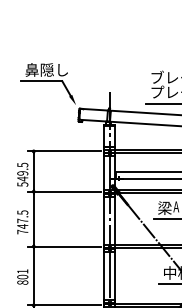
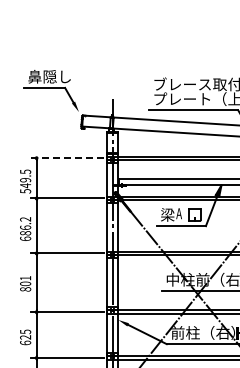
line: (63, 151) -> (66, 158), solid -> dashed
text: (22, 222) -> (25, 229), 747.5 -> 686.2

